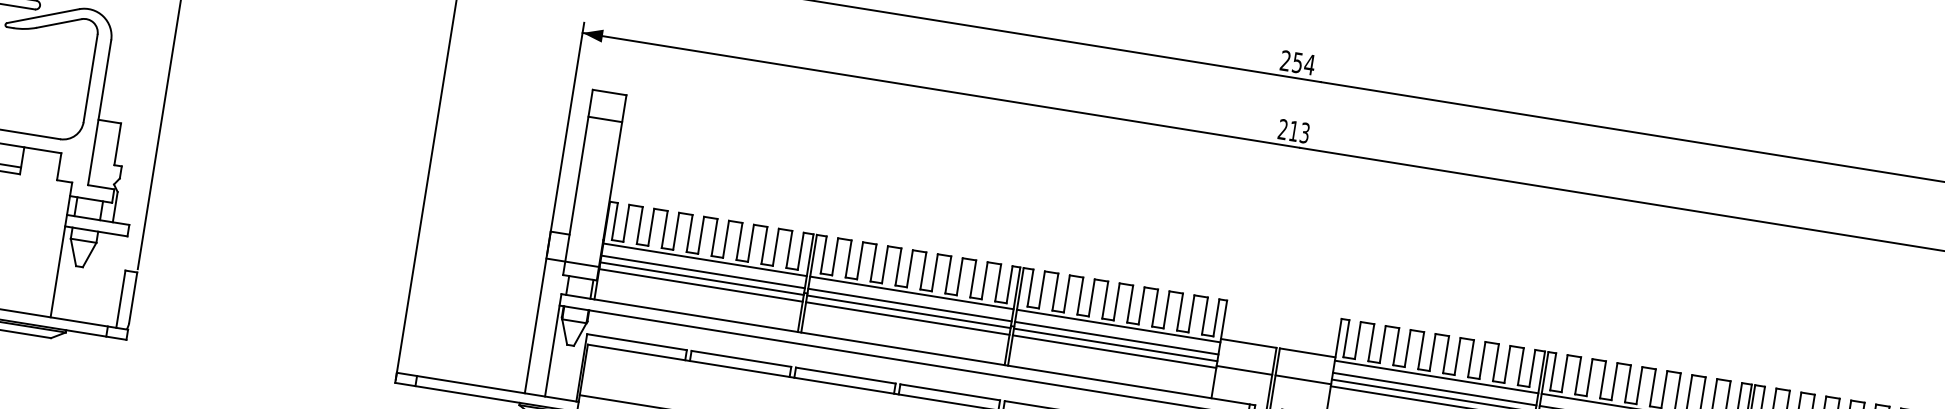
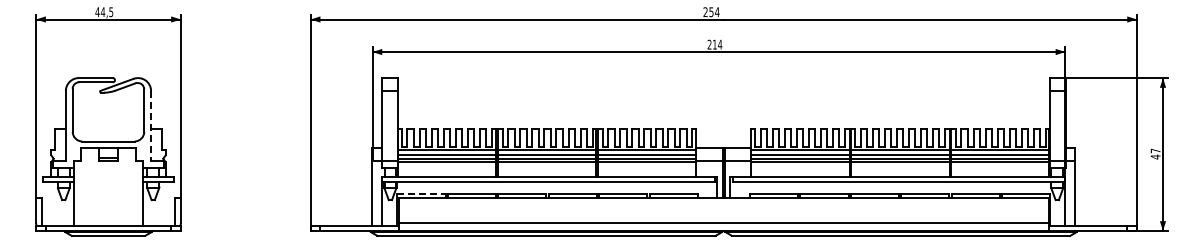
line: (100, 113) -> (151, 126), solid -> dashed
text: (1305, 132) -> (720, 44), 213 -> 214
line: (637, 342) -> (421, 193), solid -> dashed

